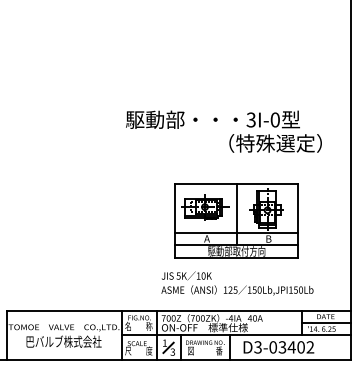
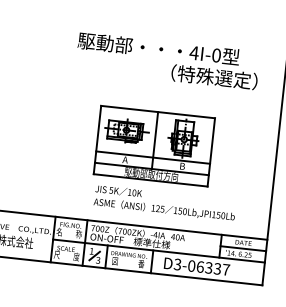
text: (251, 119) -> (194, 52), 3I-0 -> 4I-0
part: (236, 220) -> (154, 145), moved
text: (296, 347) -> (213, 268), D3-03402 -> D3-06337

